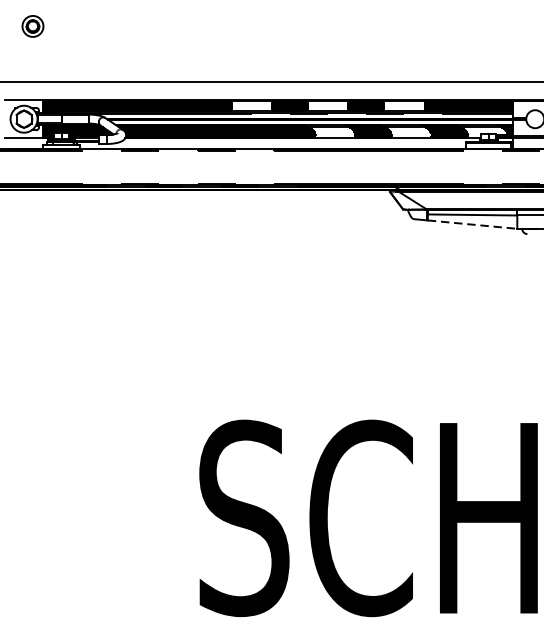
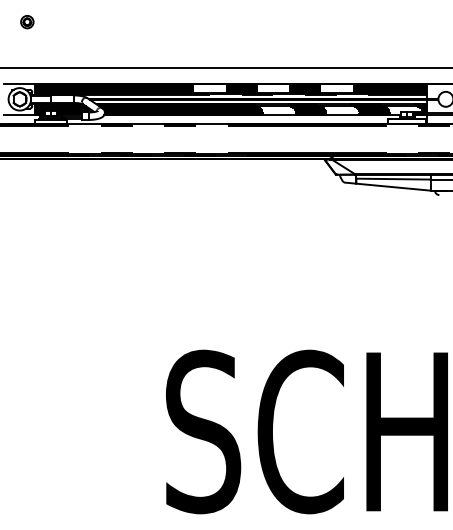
part: (33, 27) -> (27, 22), size x0.71
line: (473, 225) -> (394, 187), dashed -> solid

